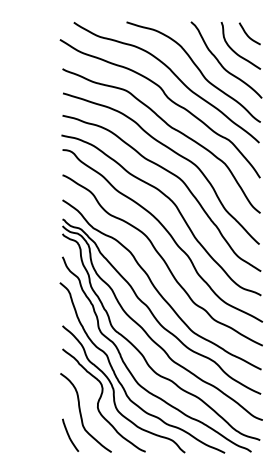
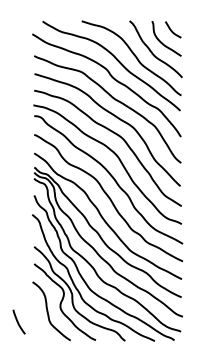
curve: (69, 434) -> (18, 321), moved

